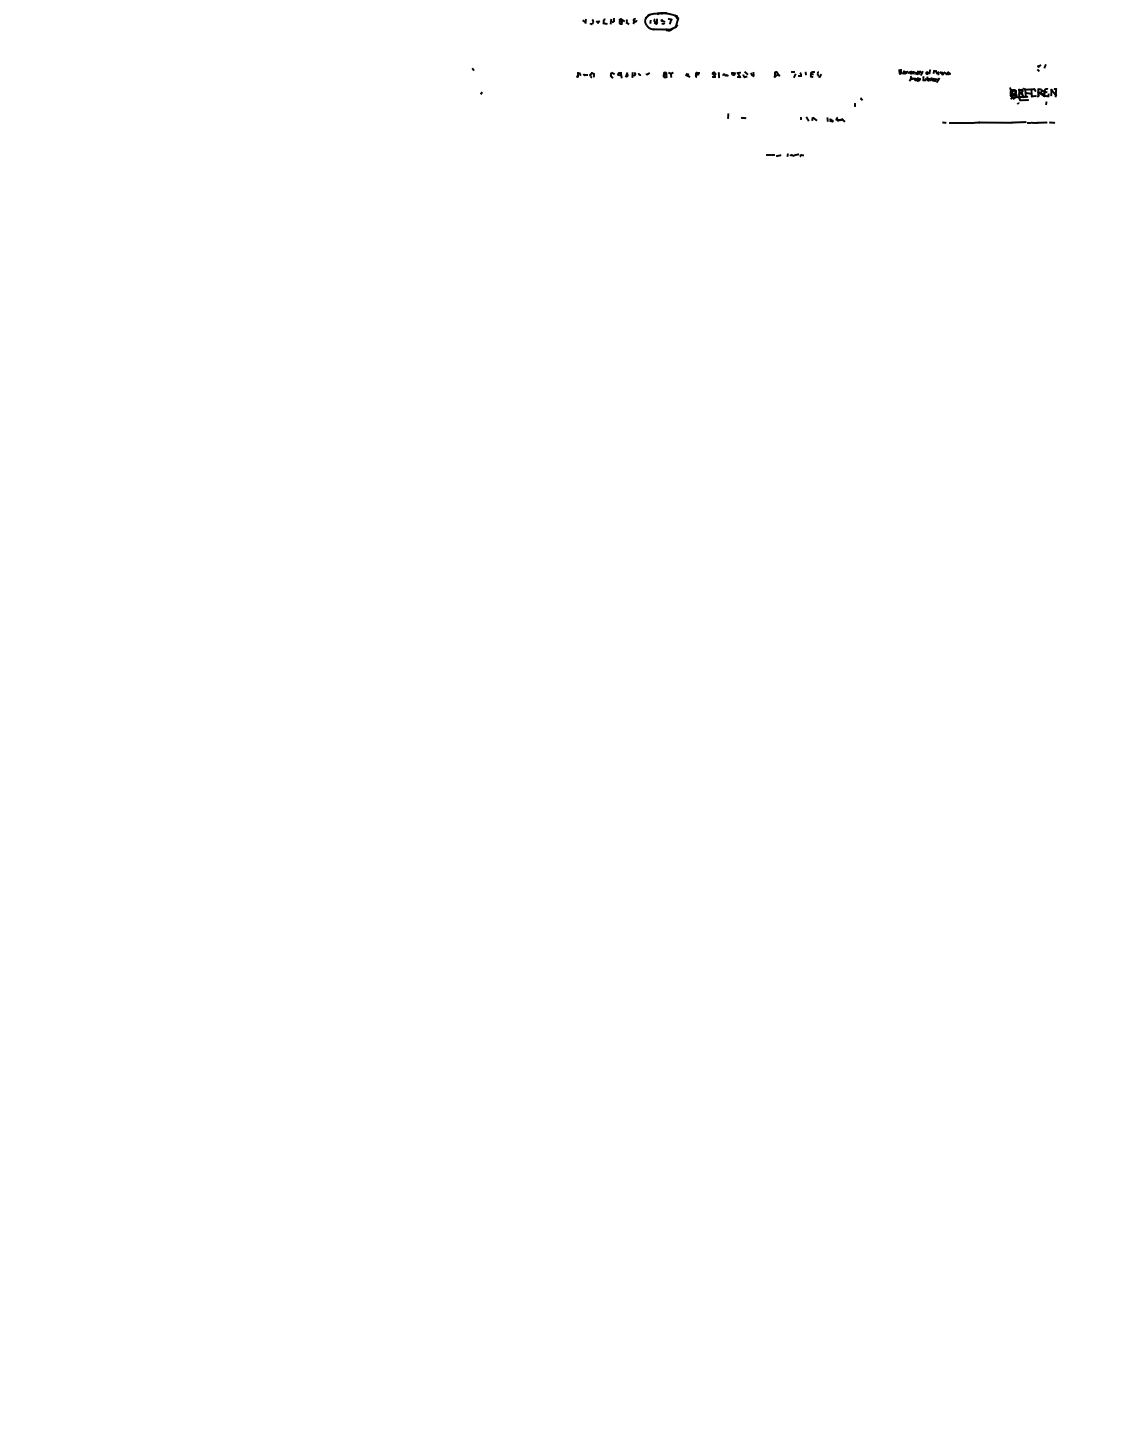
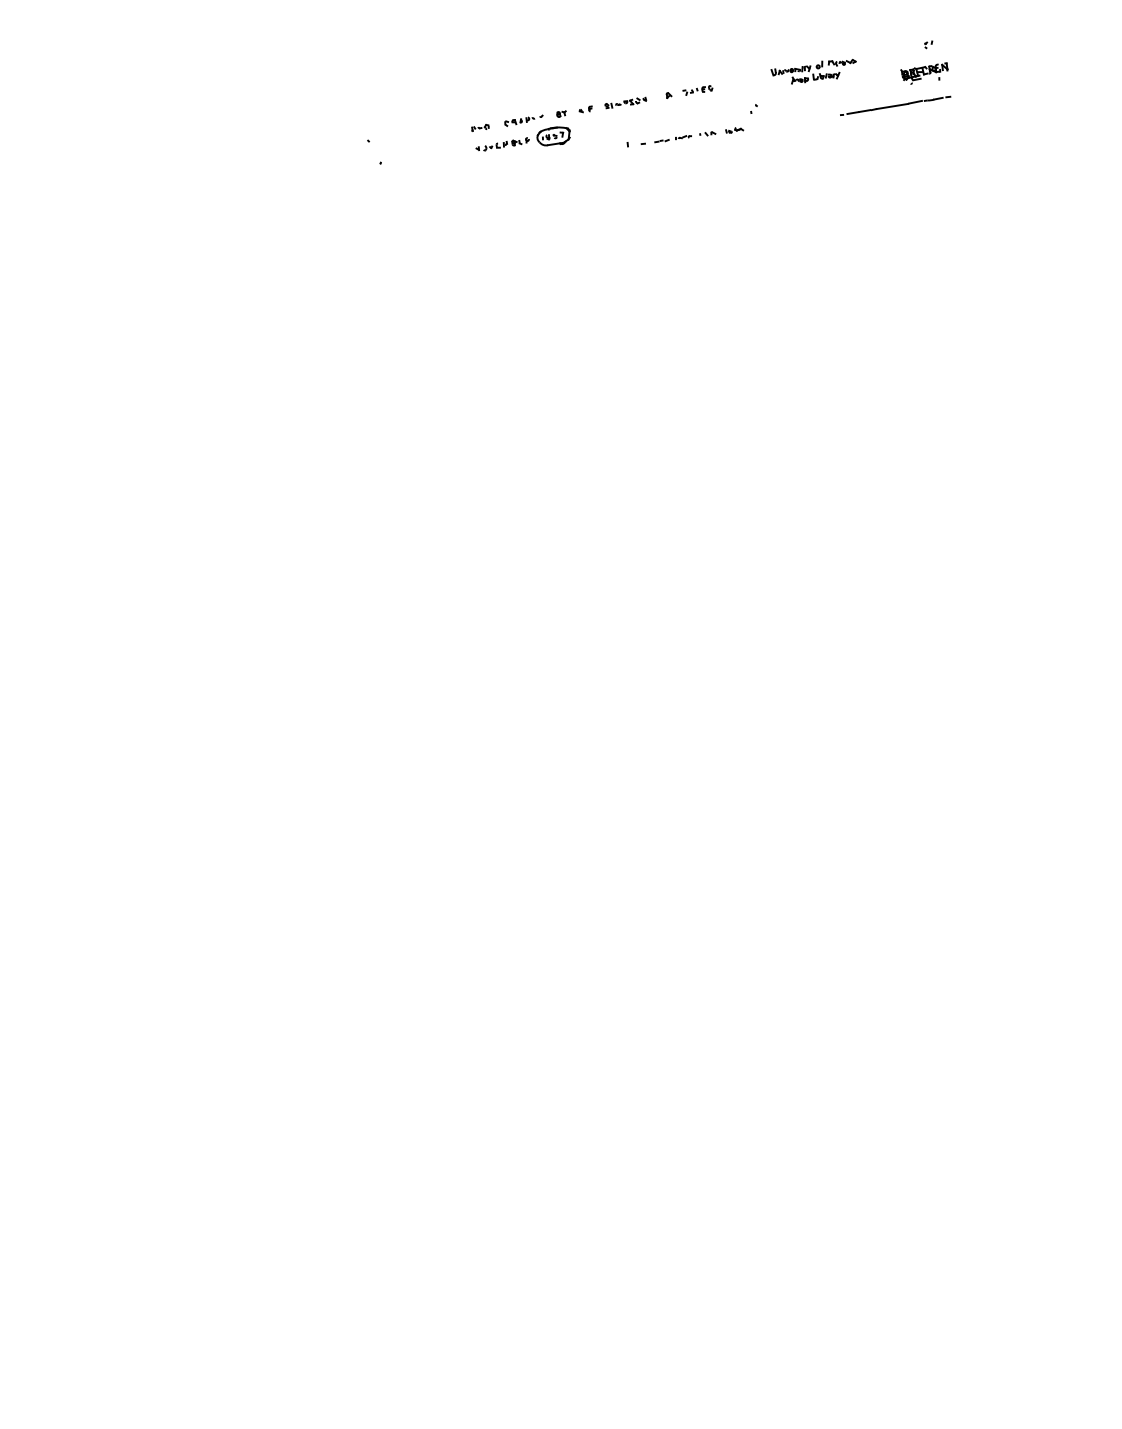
part: (630, 21) -> (523, 141), moved
part: (924, 75) -> (814, 71), size x1.67
part: (784, 155) -> (672, 139), moved

